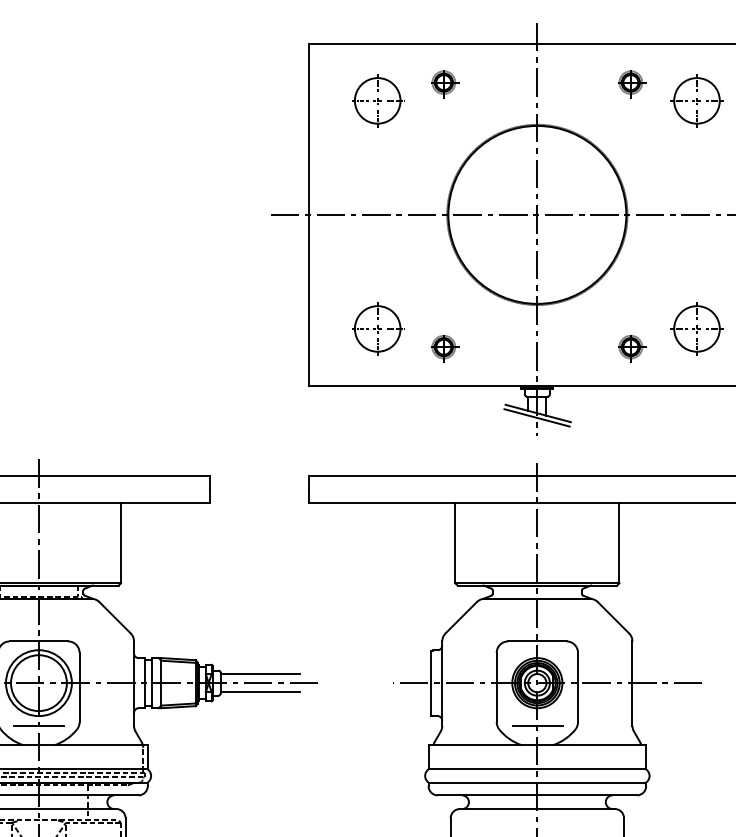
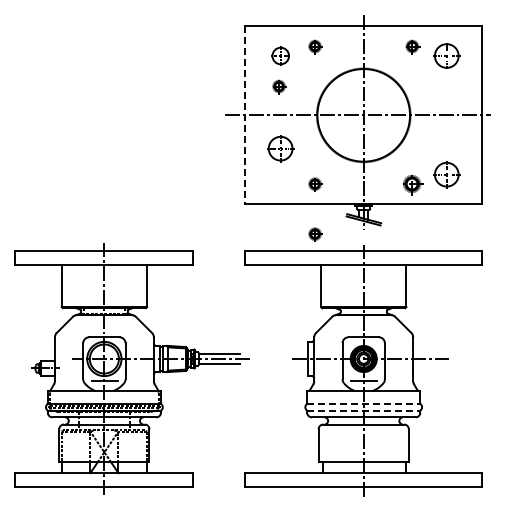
part: (377, 99) -> (280, 55), size x0.7
part: (375, 159) -> (279, 86), added
line: (310, 215) -> (245, 115), solid -> dashed
part: (377, 328) -> (280, 148), moved
part: (631, 347) -> (412, 184), size x1.4
part: (444, 443) -> (315, 234), added
line: (536, 768) -> (363, 403), solid -> dashed
line: (536, 782) -> (363, 410), solid -> dashed

